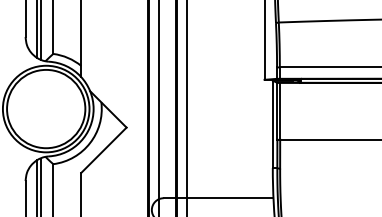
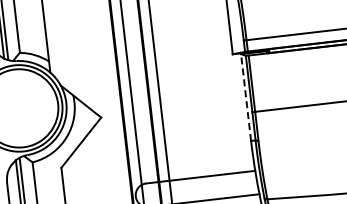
line: (272, 124) -> (245, 97), solid -> dashed

